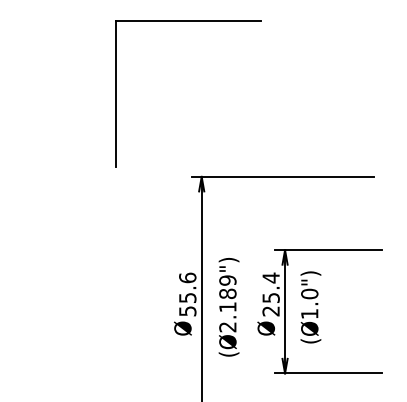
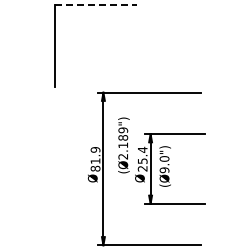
line: (189, 20) -> (96, 4), solid -> dashed
text: (187, 294) -> (95, 159), 55.6 -> 81.9
text: (228, 307) -> (123, 145), moved
text: (309, 314) -> (164, 170), (Ø1.0") -> (Ø9.0")

